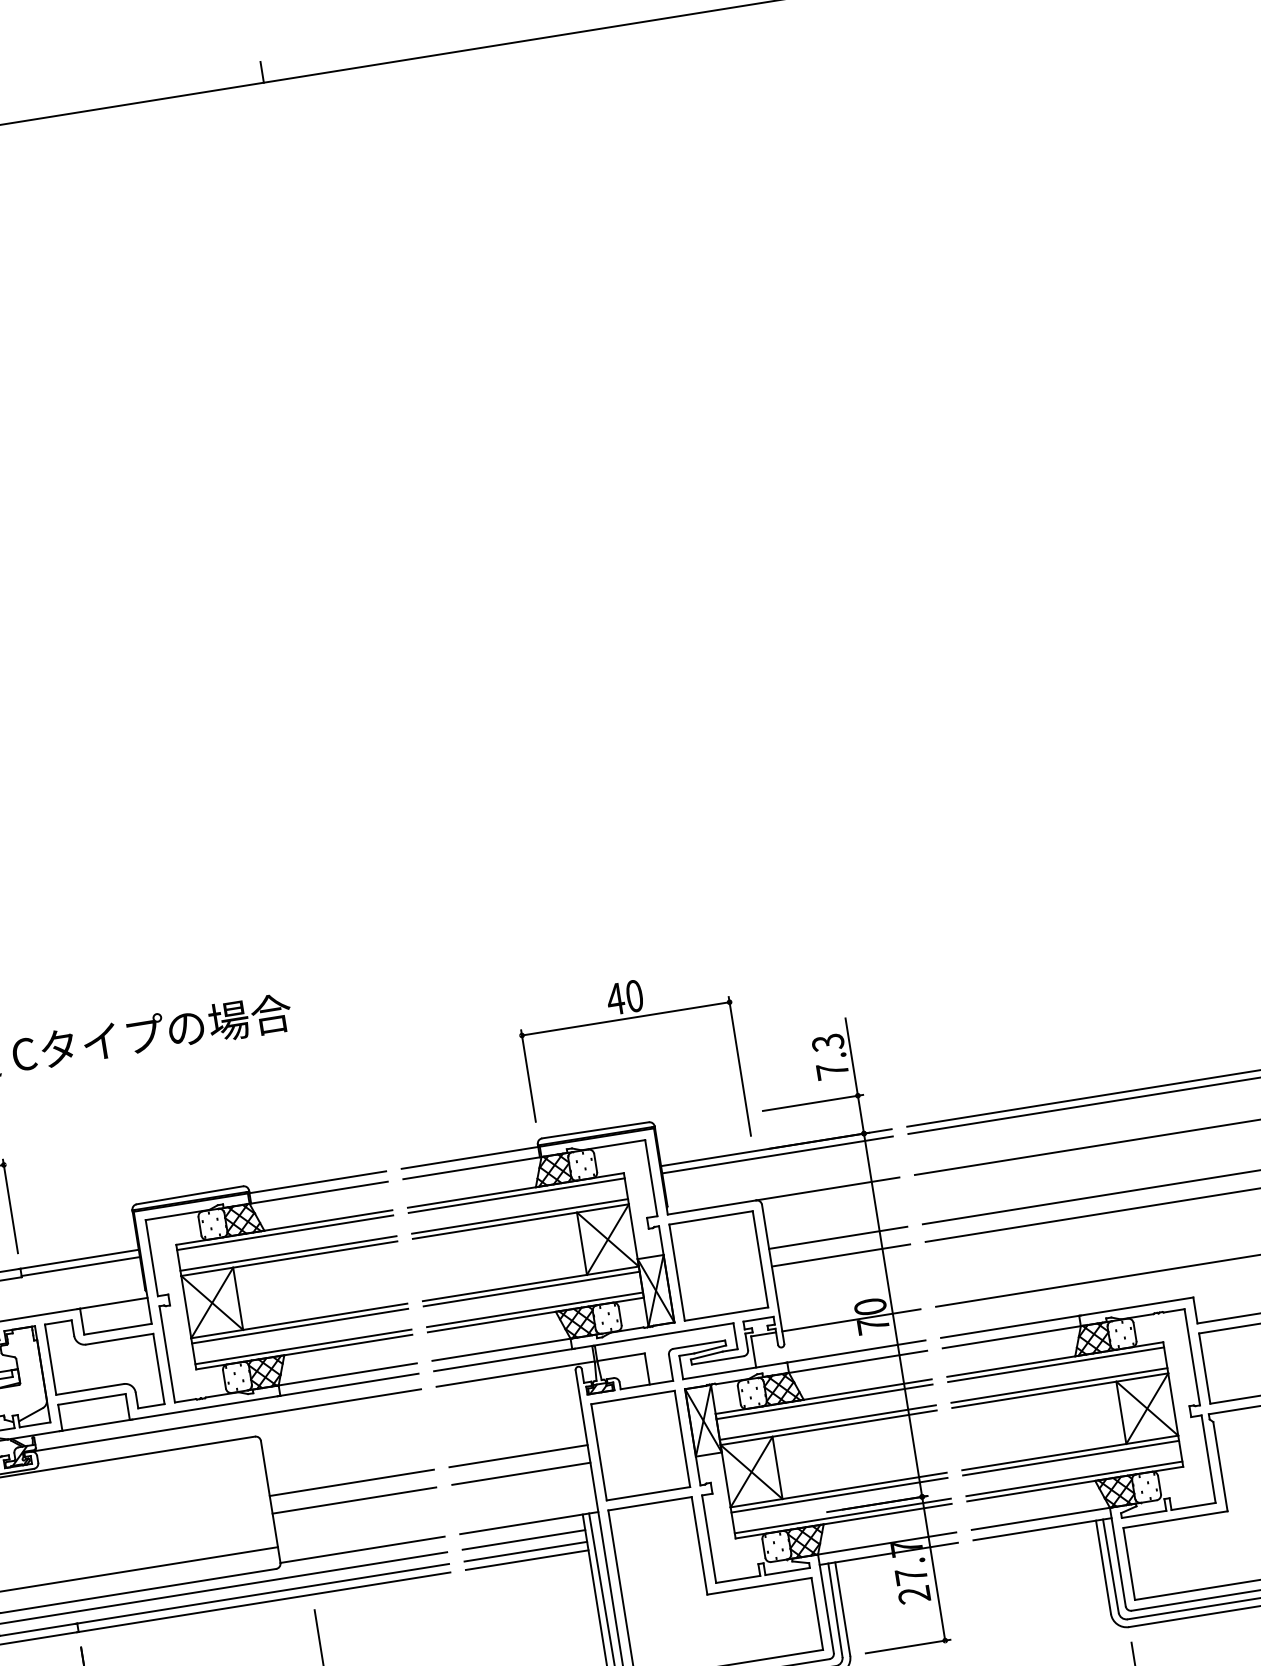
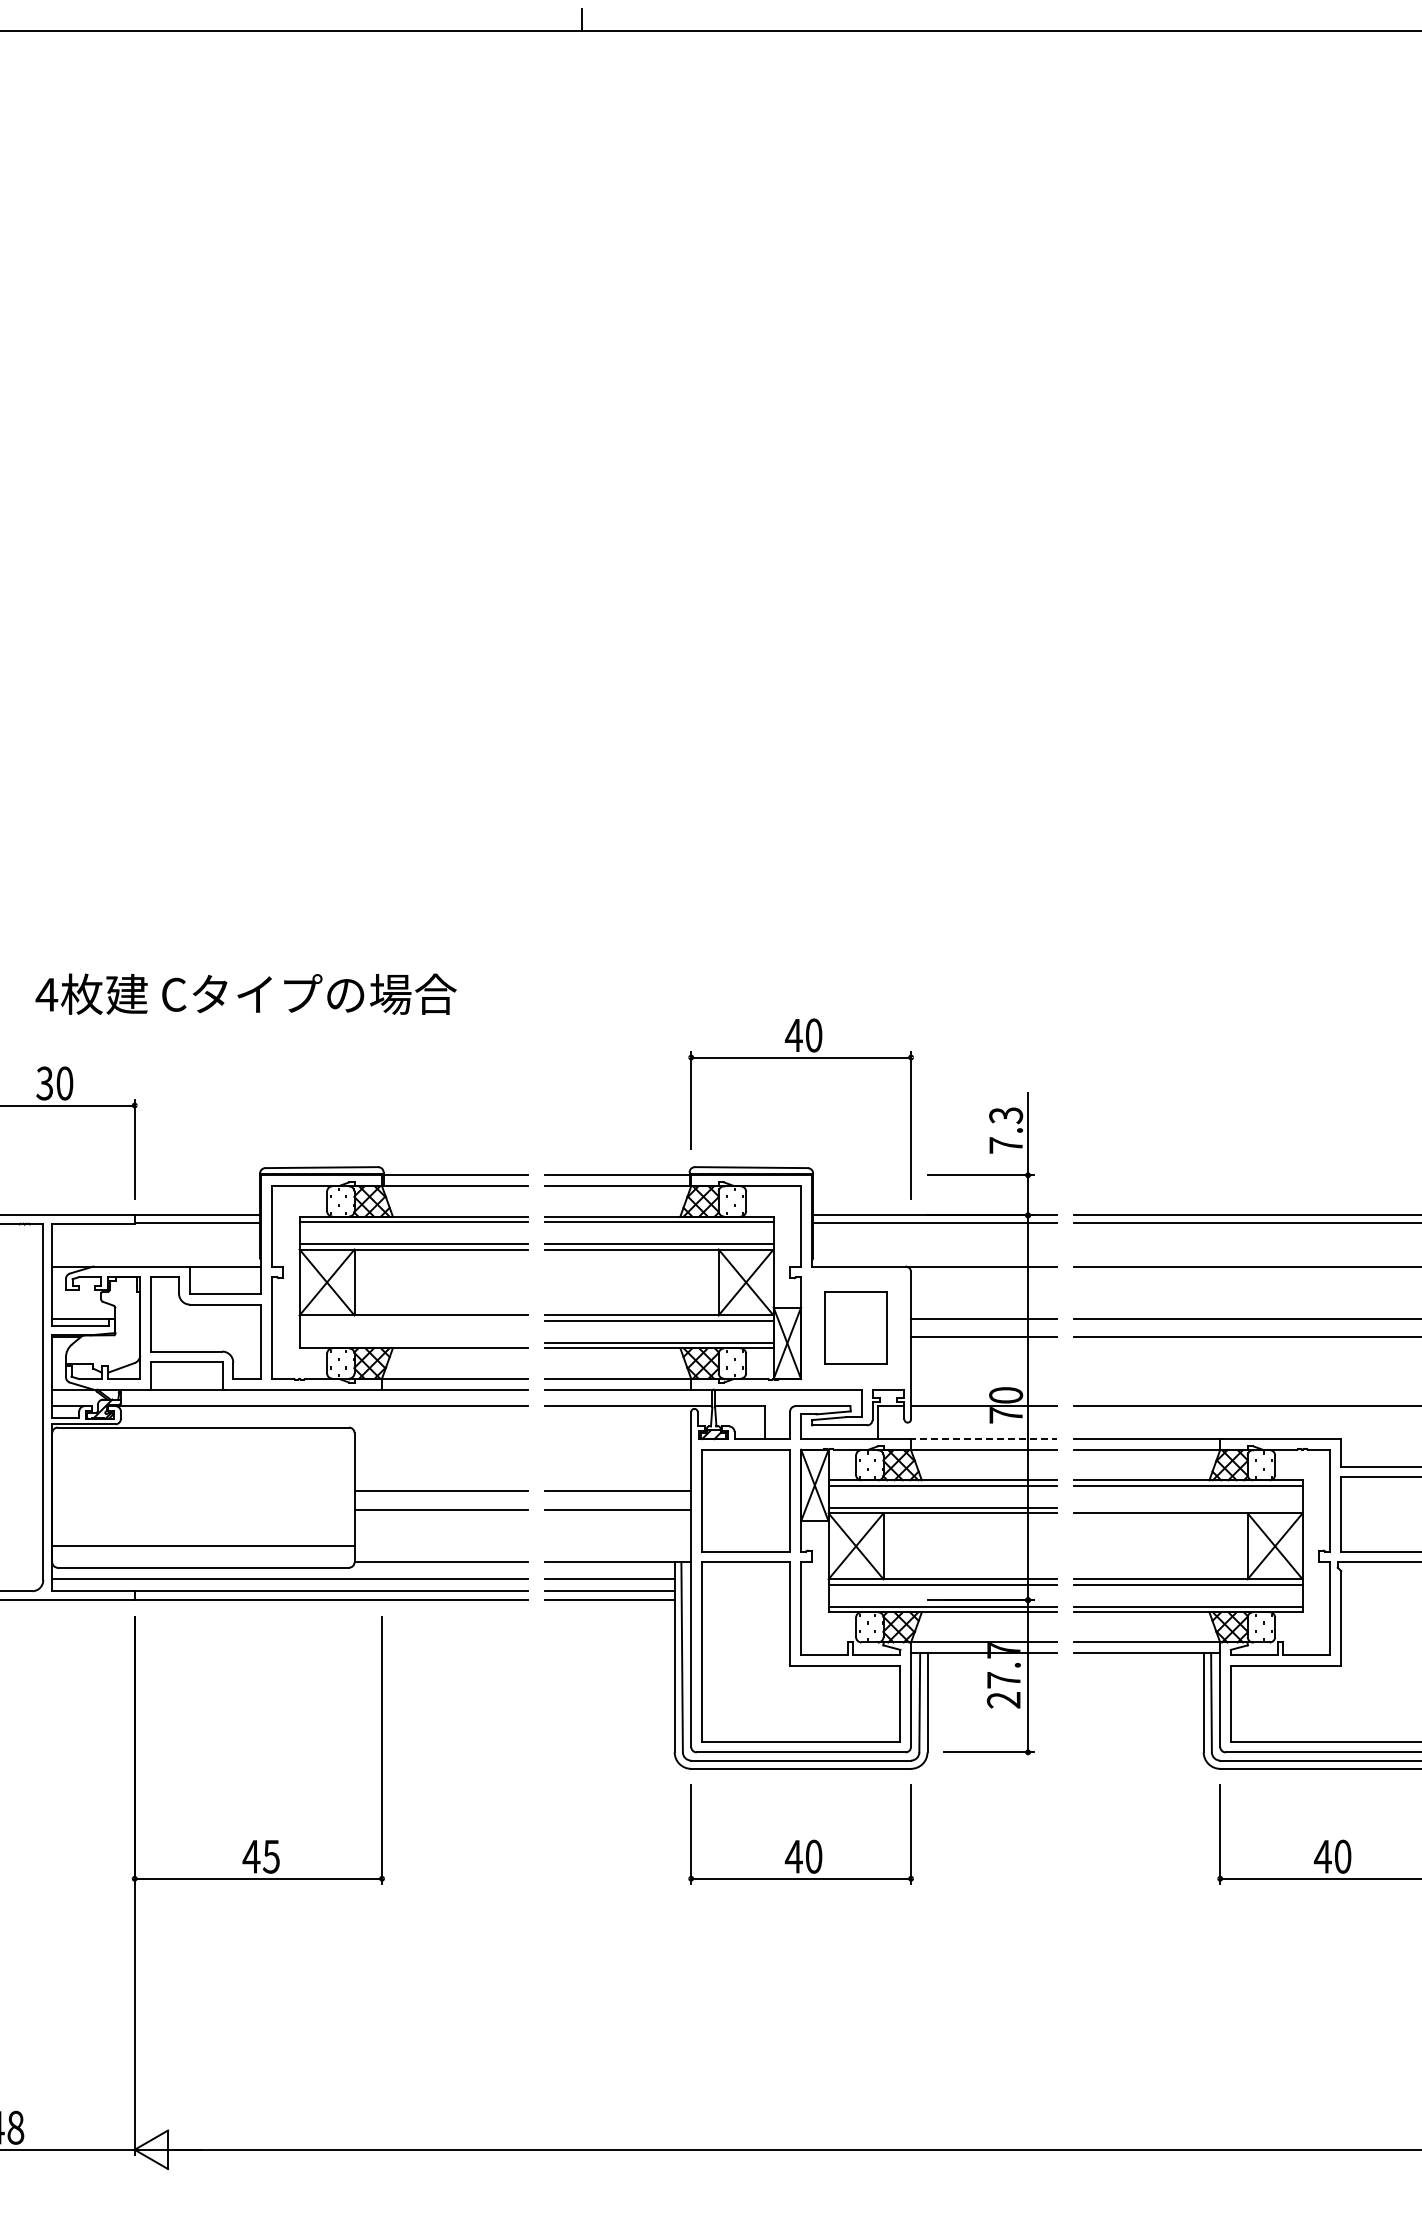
part: (717, 1265) -> (855, 1327), size x0.7
line: (299, 1325) -> (413, 1320), removed
line: (302, 1346) -> (413, 1342), removed
line: (855, 1351) -> (983, 1439), solid -> dashed
line: (1058, 1385) -> (1187, 1507), removed

